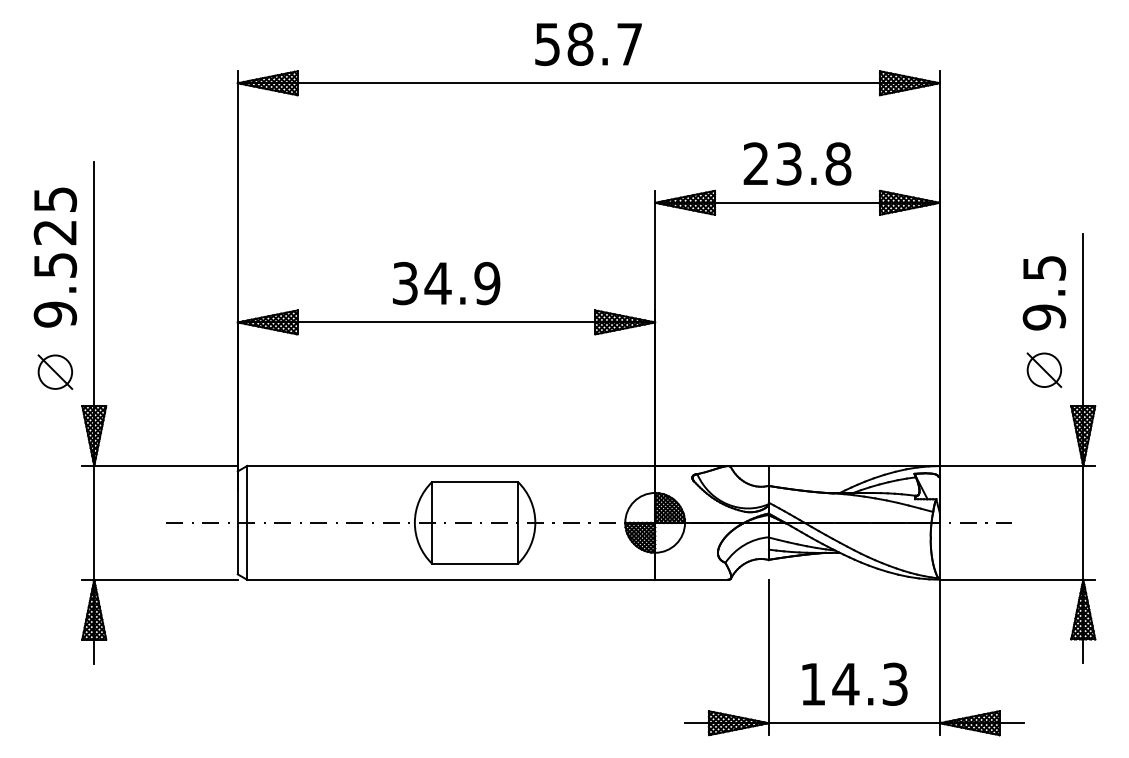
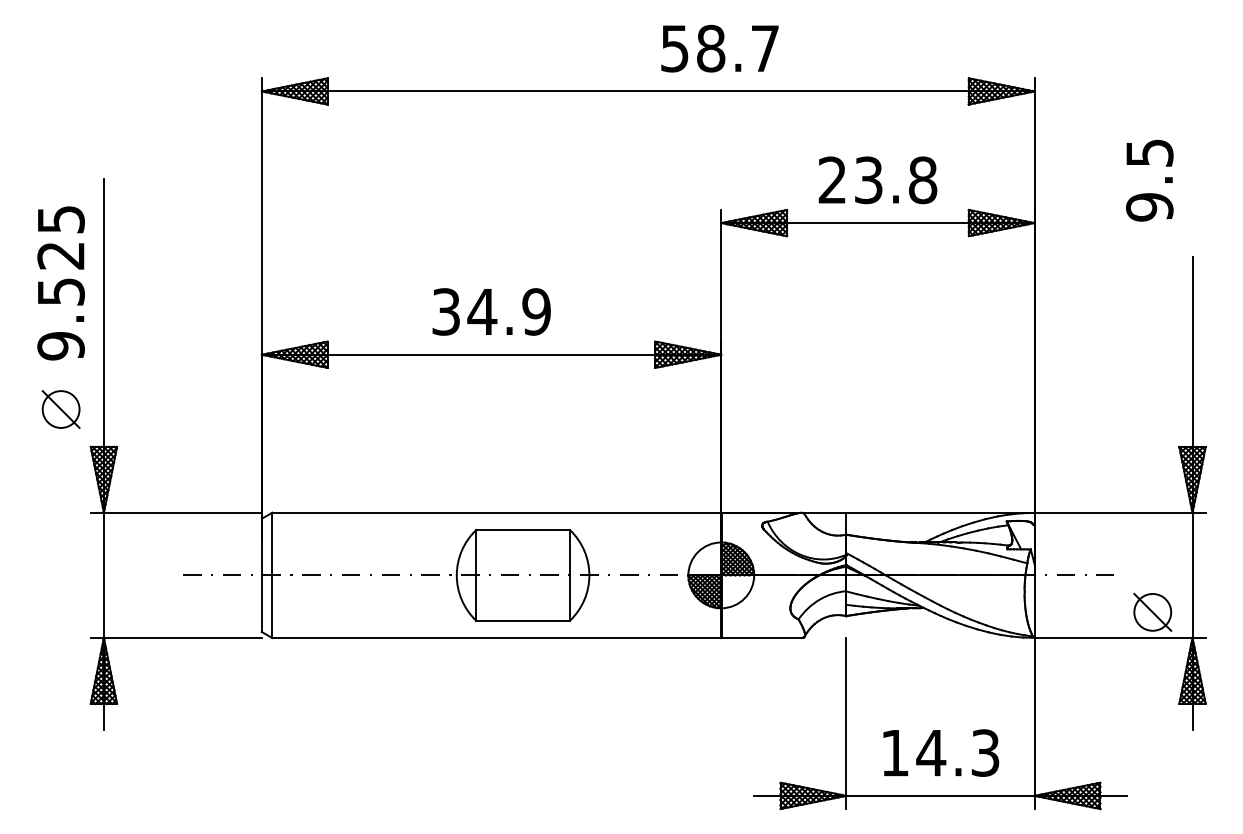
text: (588, 44) -> (719, 48), moved
text: (1044, 293) -> (1149, 180), moved
part: (1044, 369) -> (1152, 611), moved

